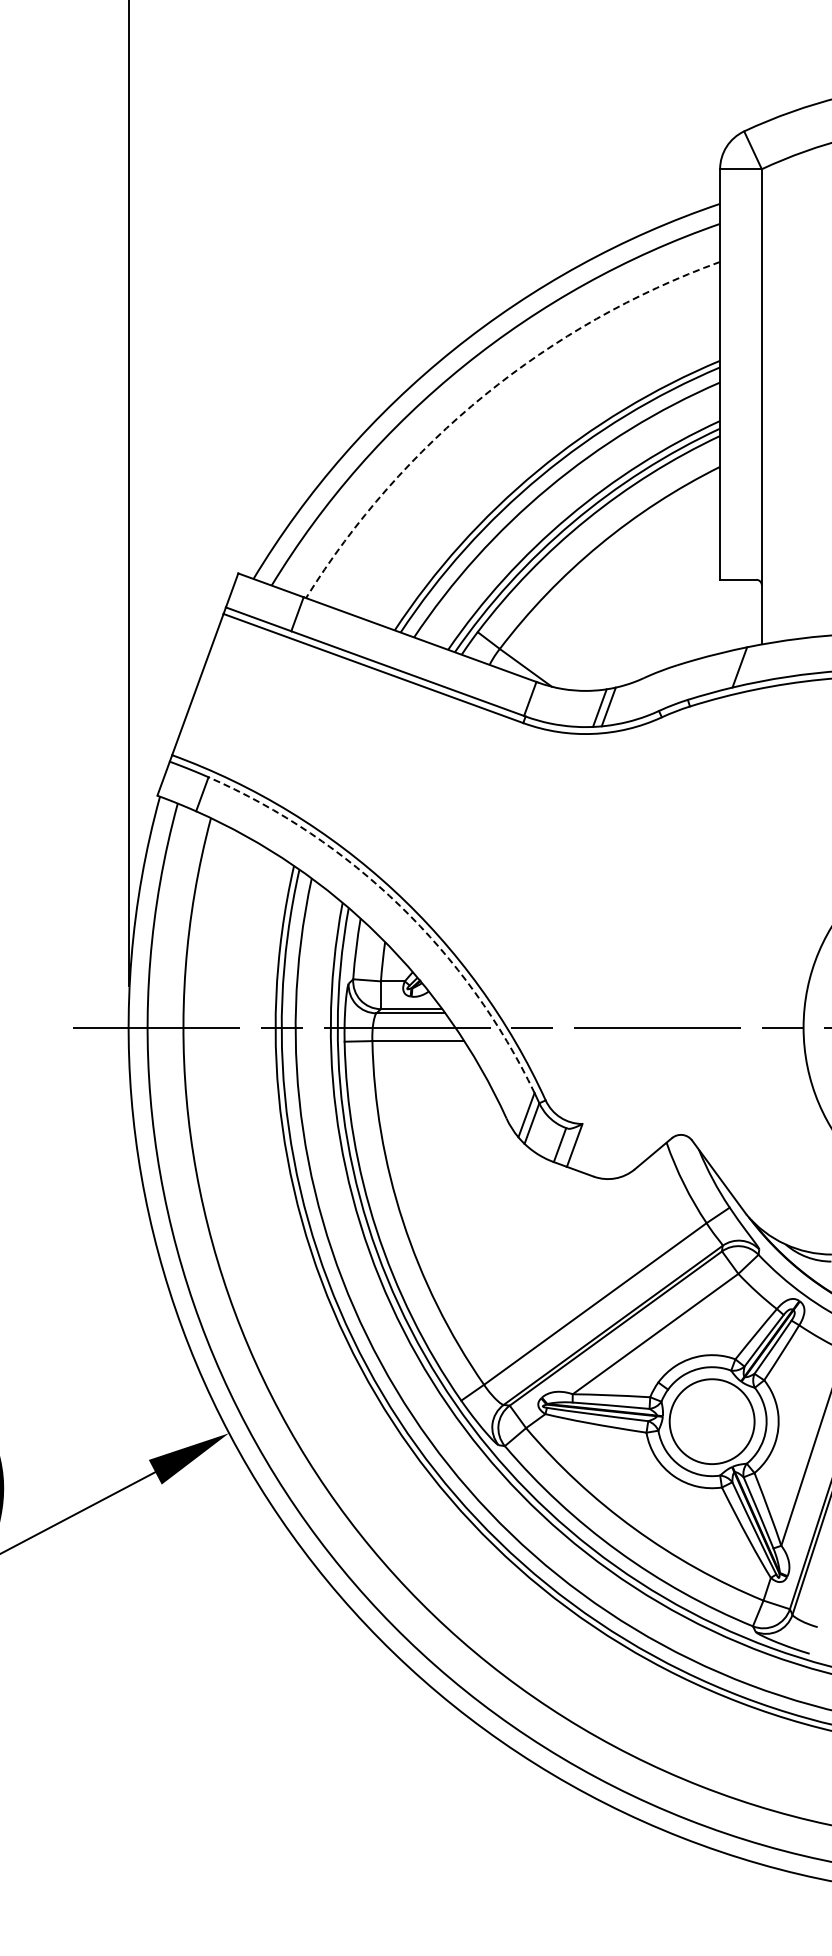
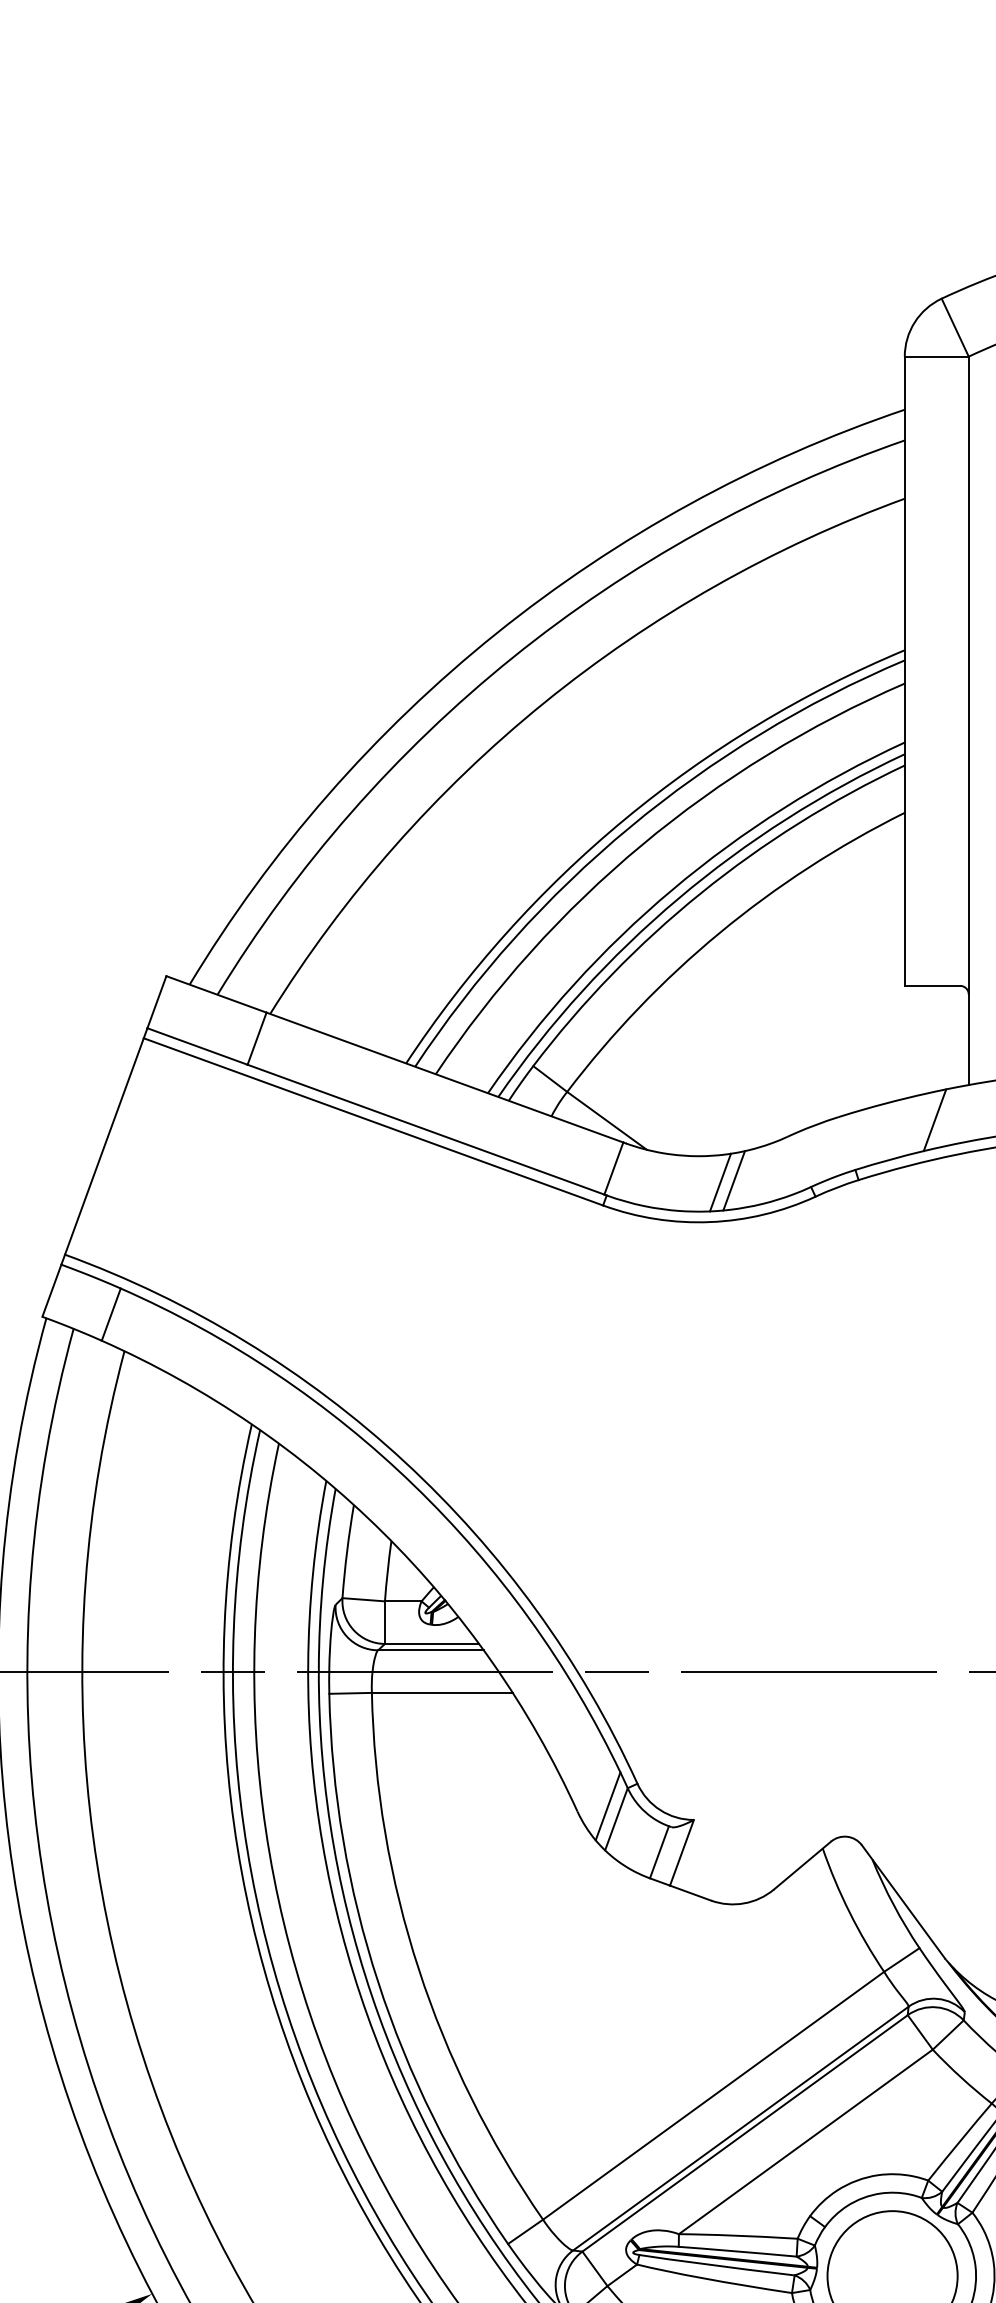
arc: (484, 395) -> (543, 703), dashed -> solid
arc: (399, 905) -> (413, 1485), dashed -> solid

